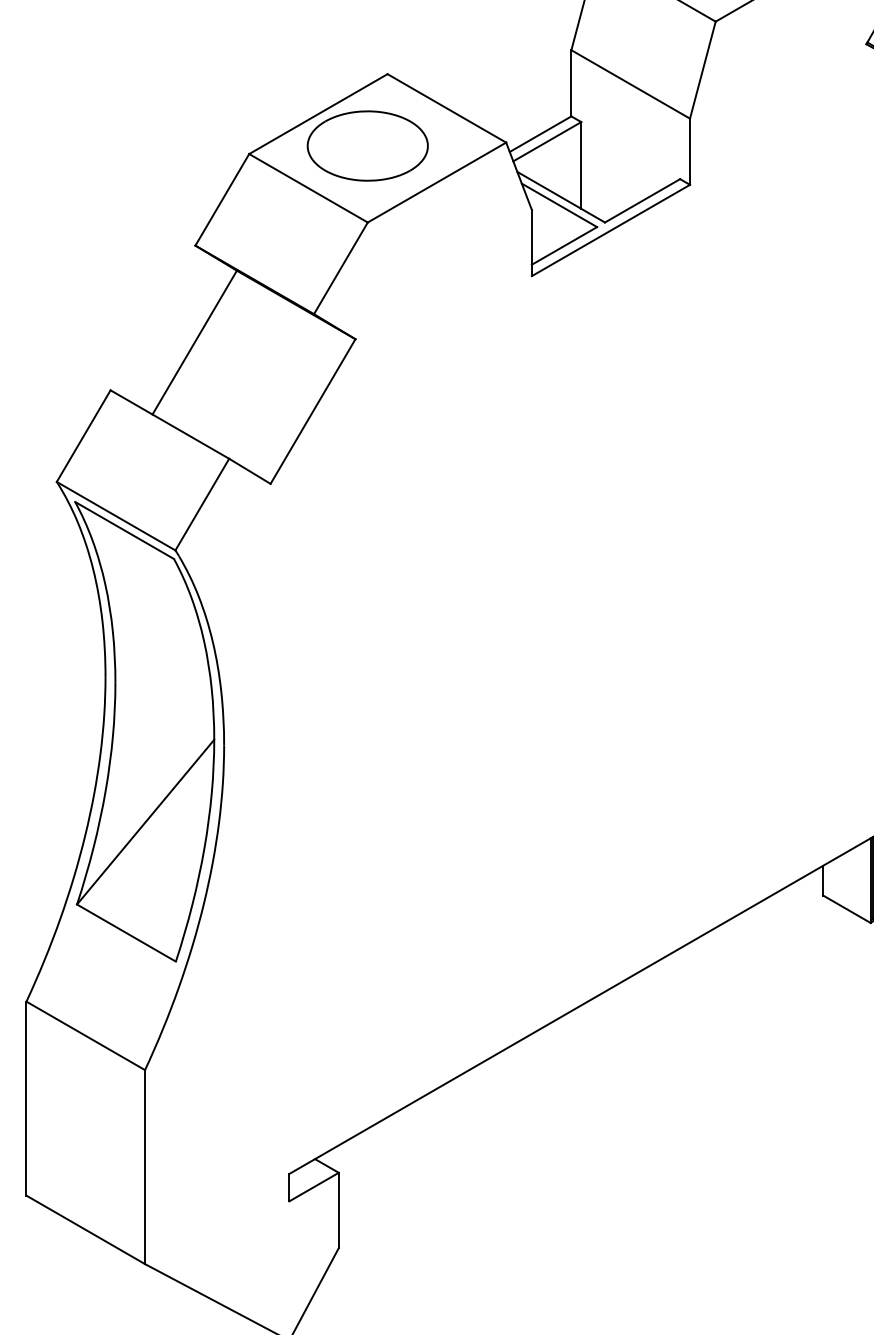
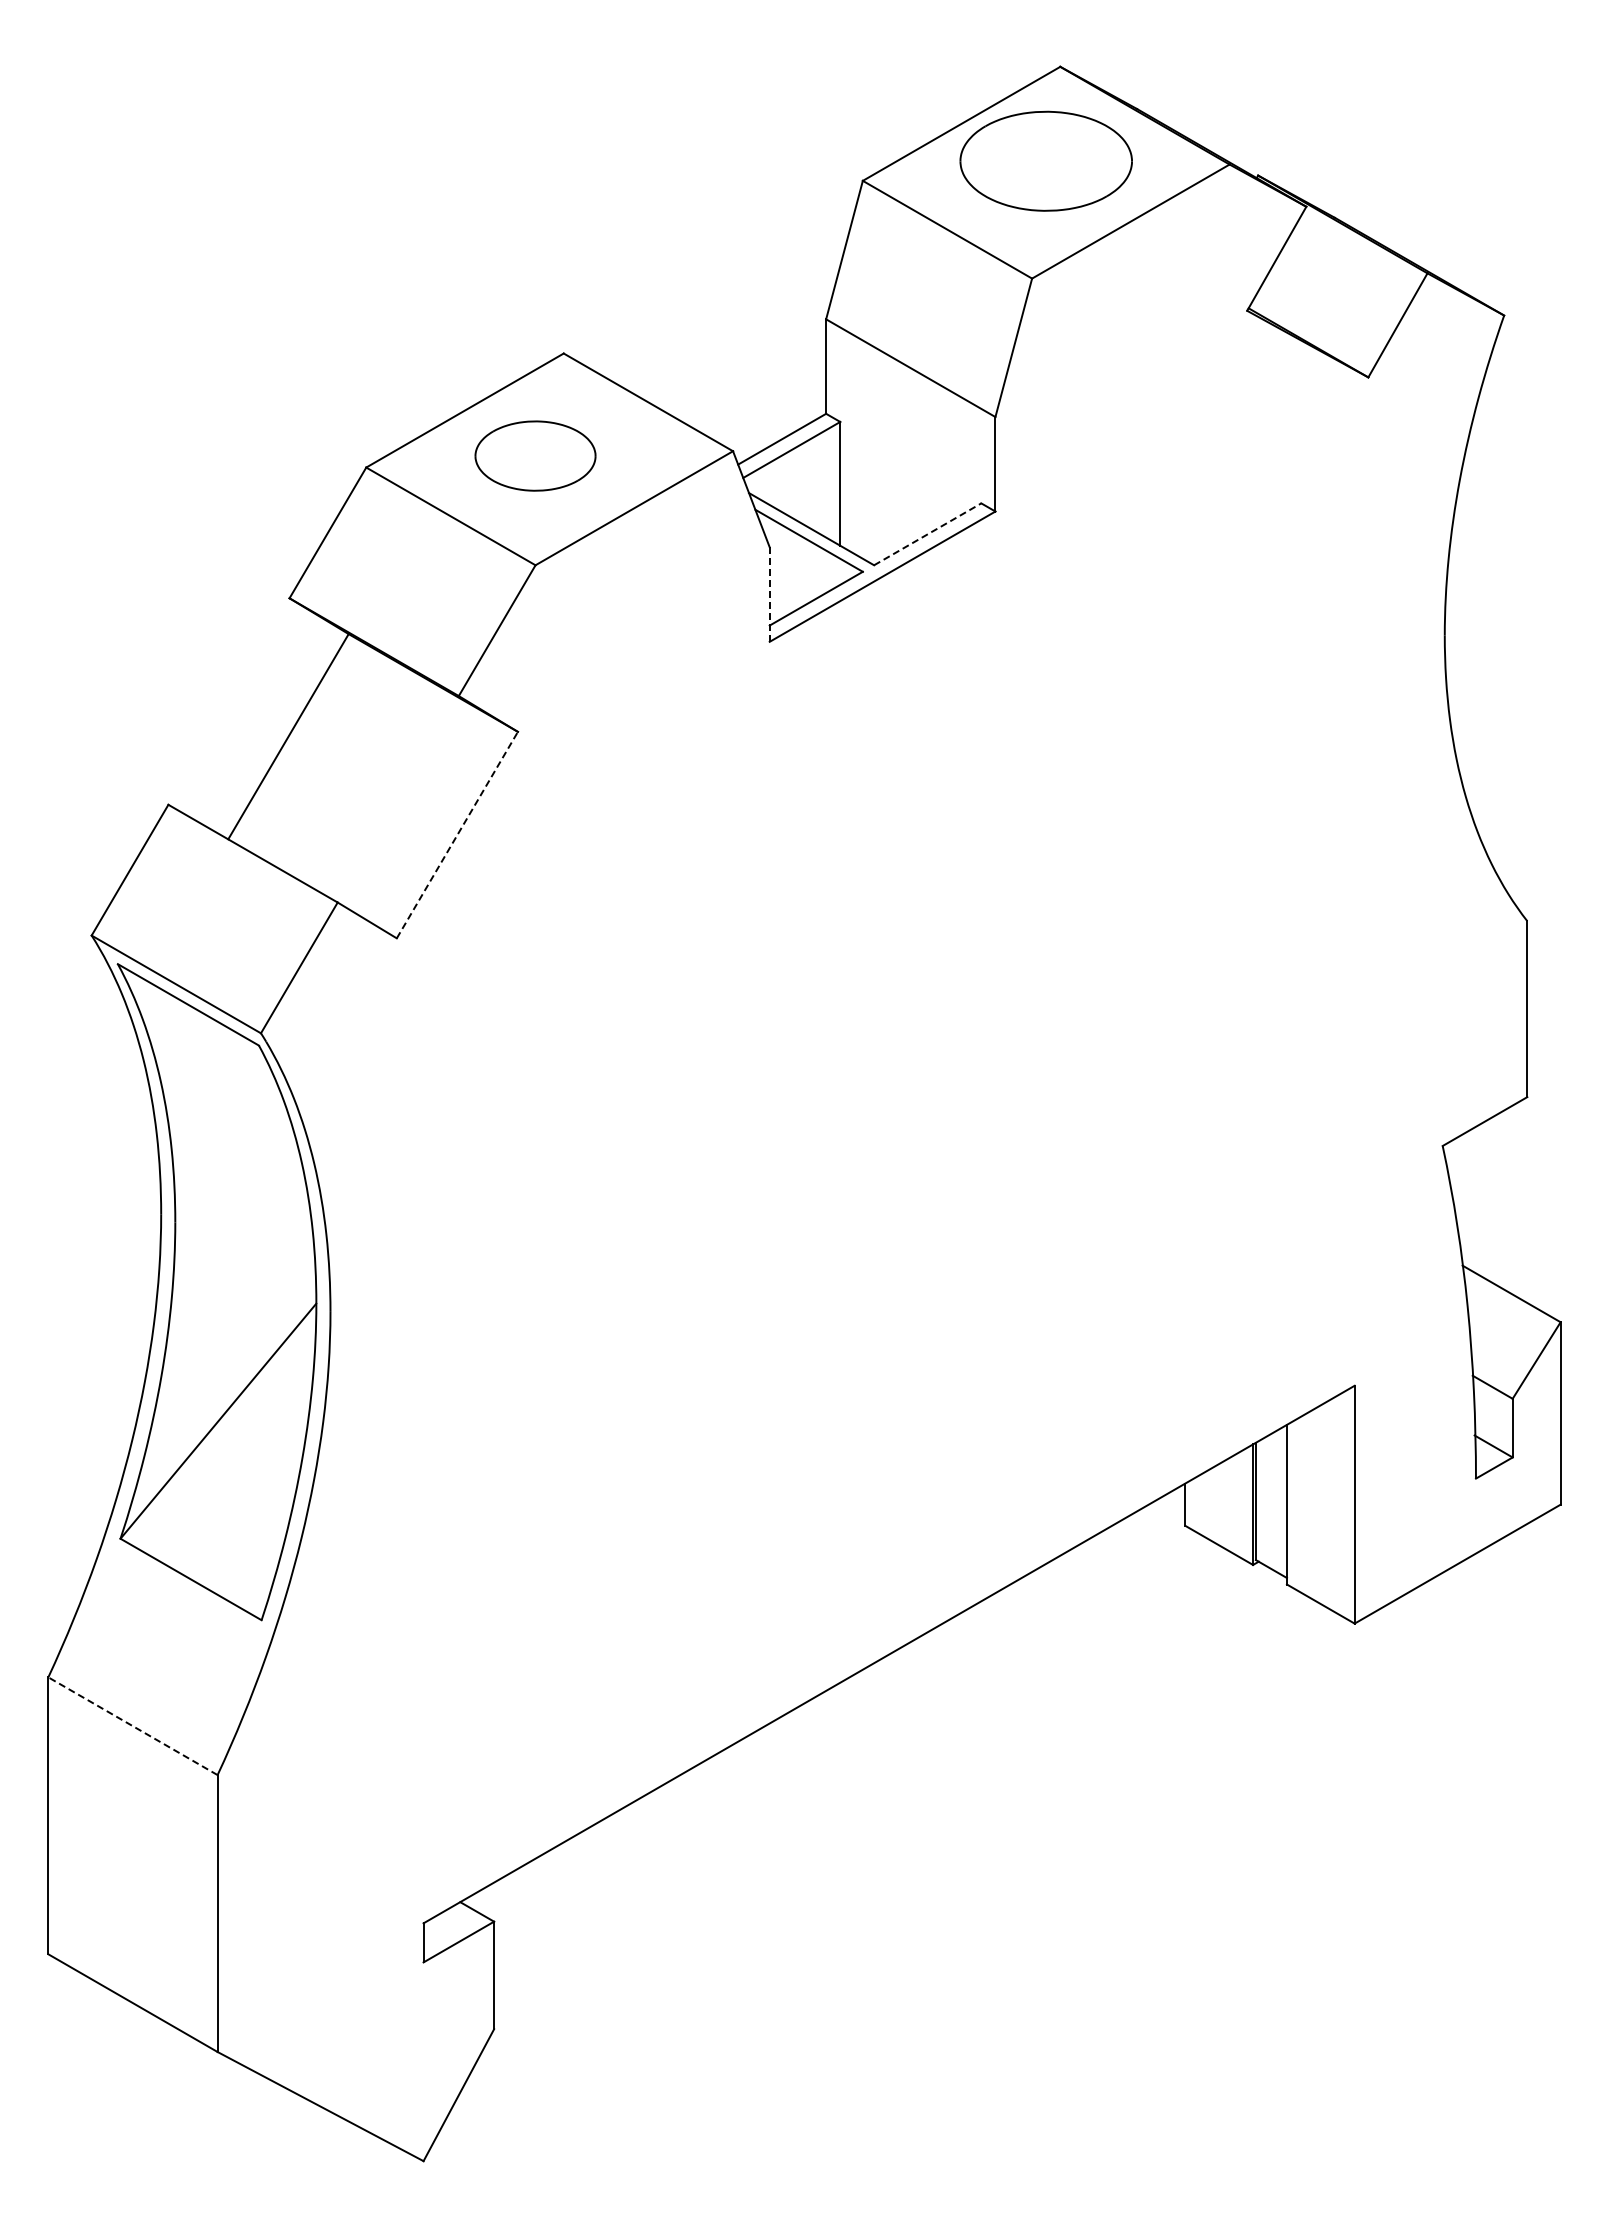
part: (367, 145) -> (535, 455), size x0.7
line: (642, 200) -> (927, 534), solid -> dashed
line: (531, 242) -> (769, 594), solid -> dashed
line: (313, 411) -> (457, 835), solid -> dashed
line: (85, 1036) -> (132, 1726), solid -> dashed

